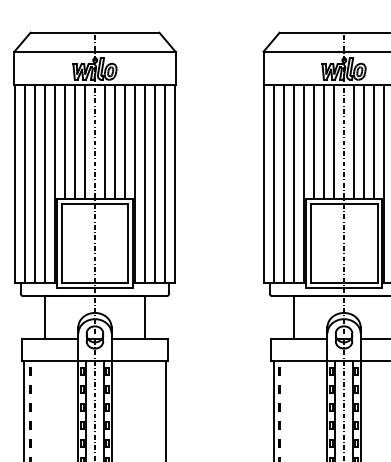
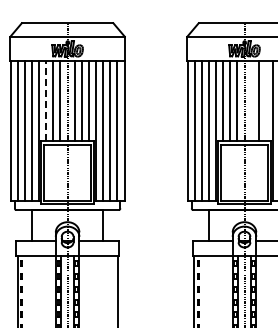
line: (65, 141) -> (46, 100), solid -> dashed
line: (353, 141) -> (251, 100), removed
line: (373, 141) -> (265, 100), removed

